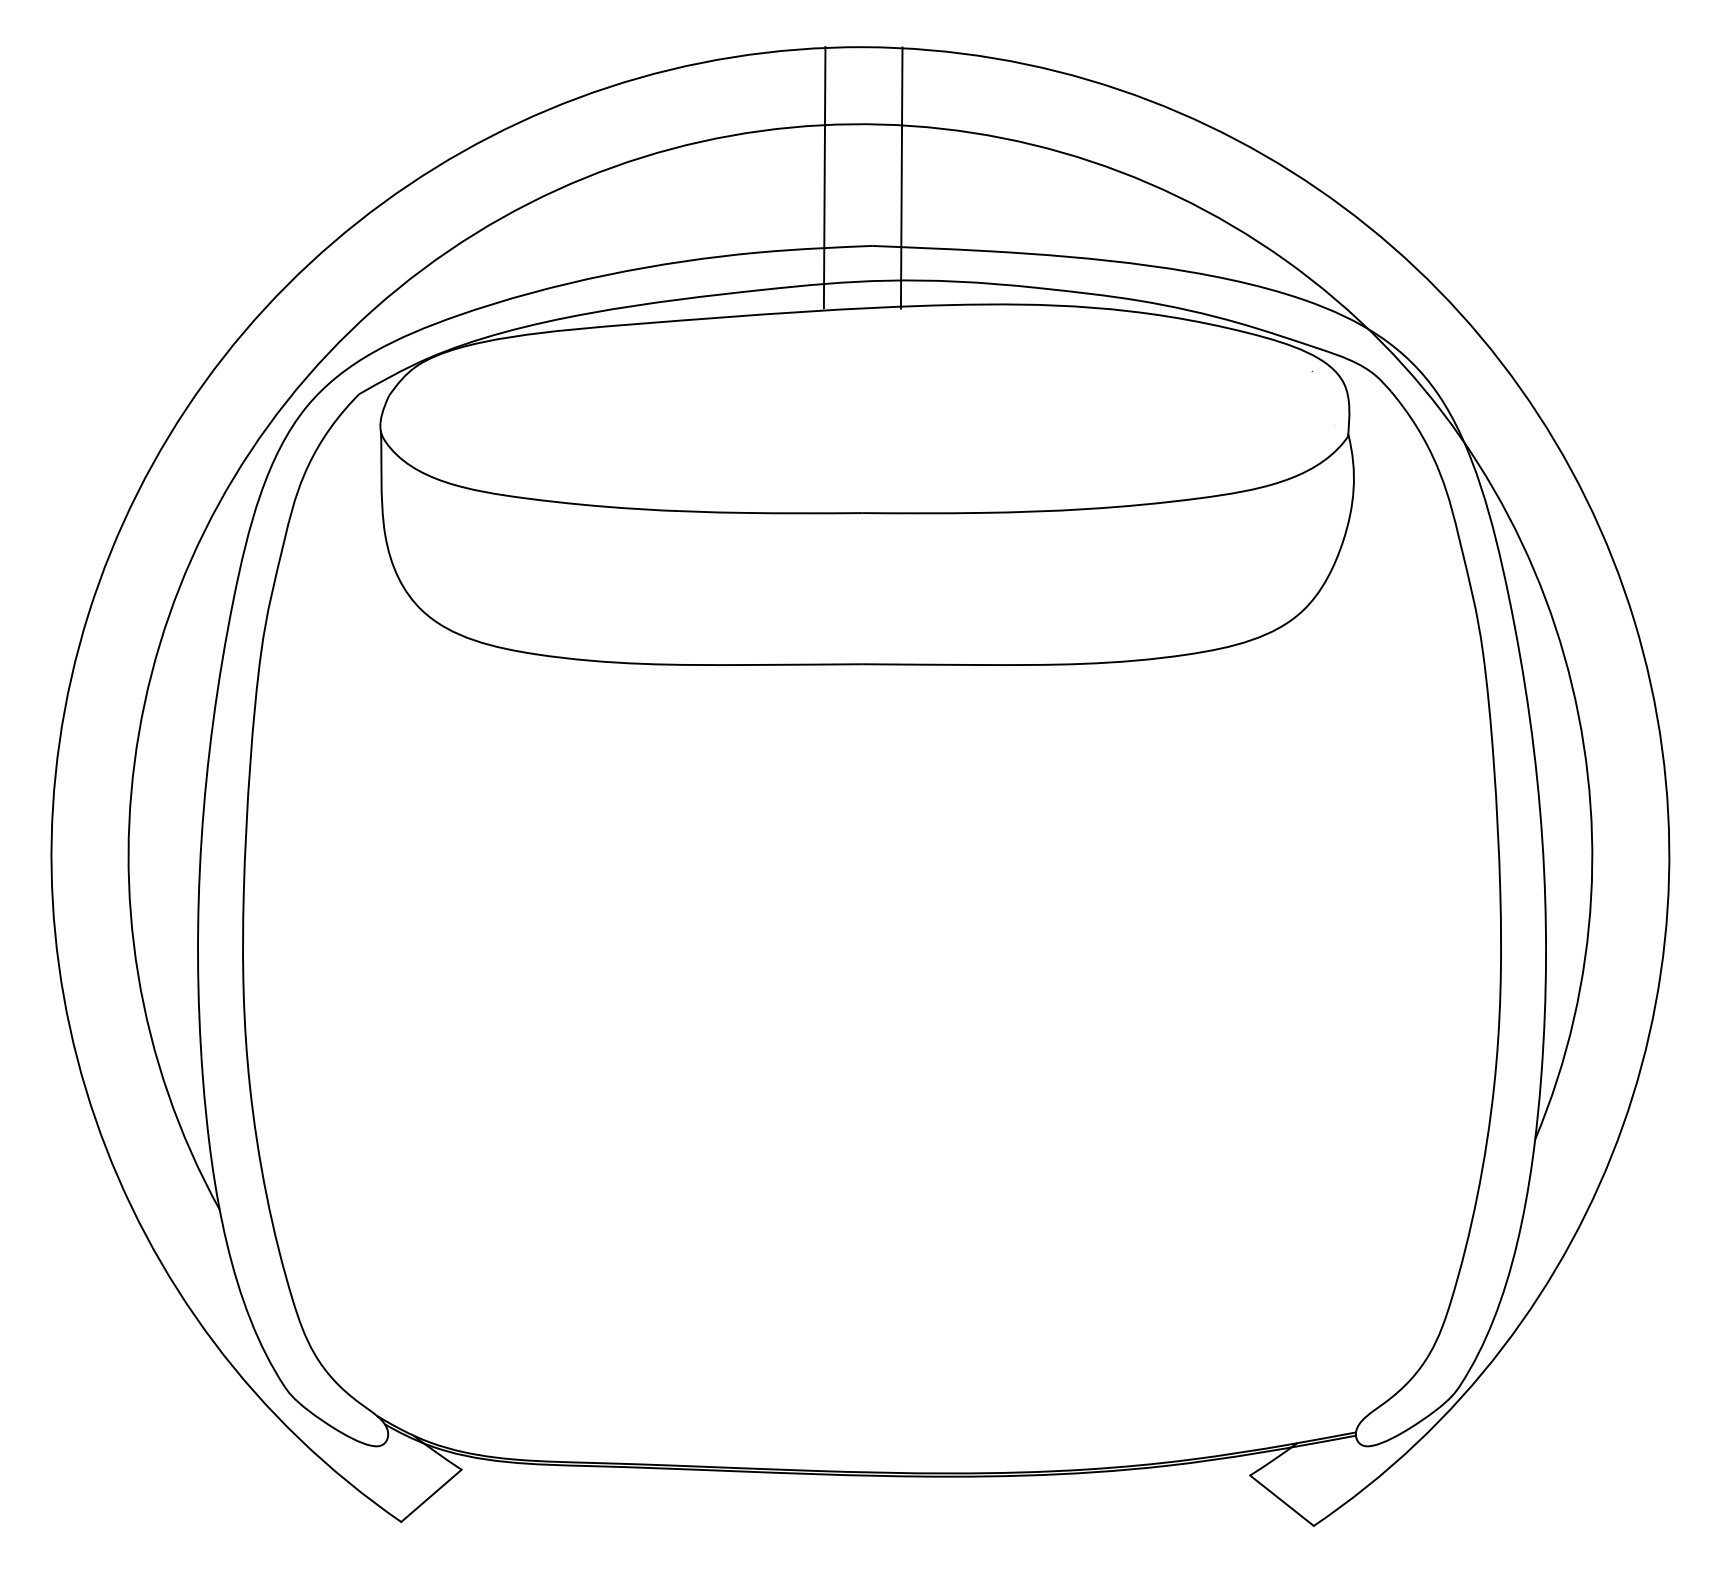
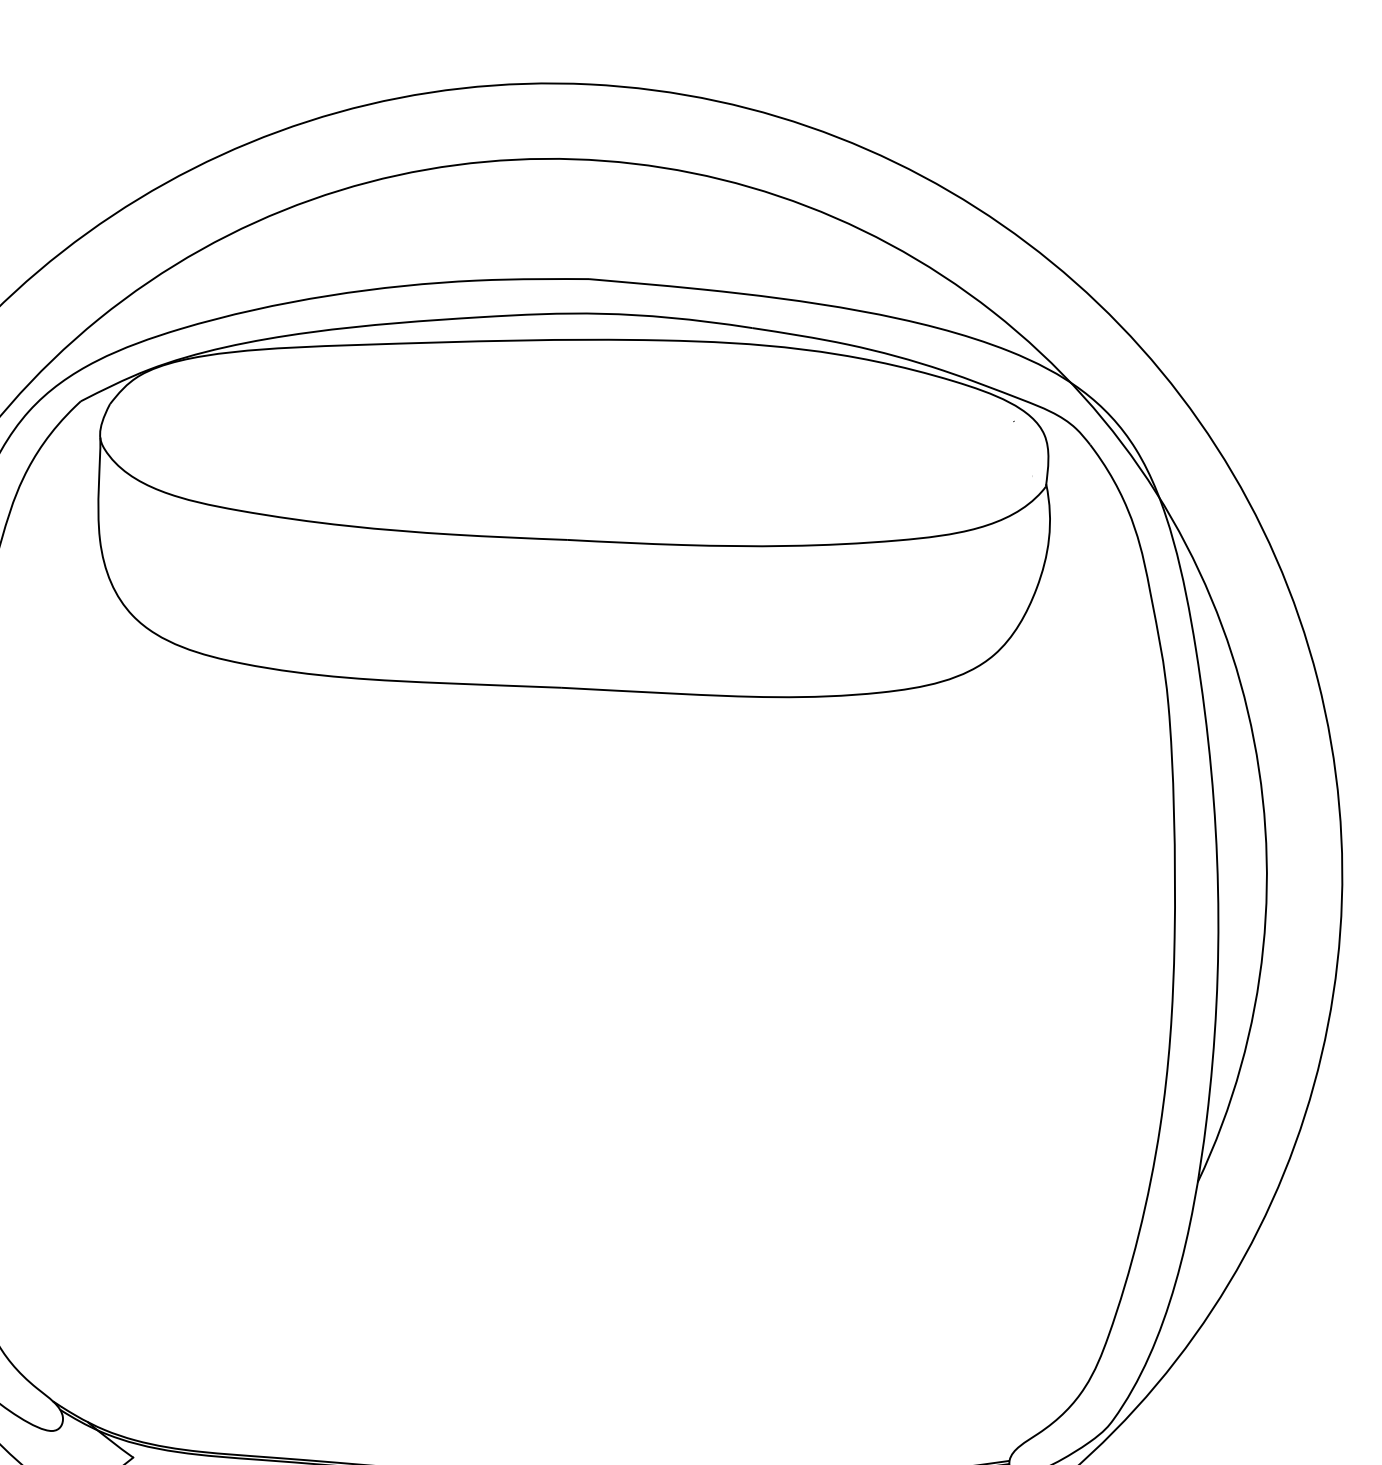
line: (824, 177) -> (545, 210), removed
line: (901, 177) -> (620, 213), removed

